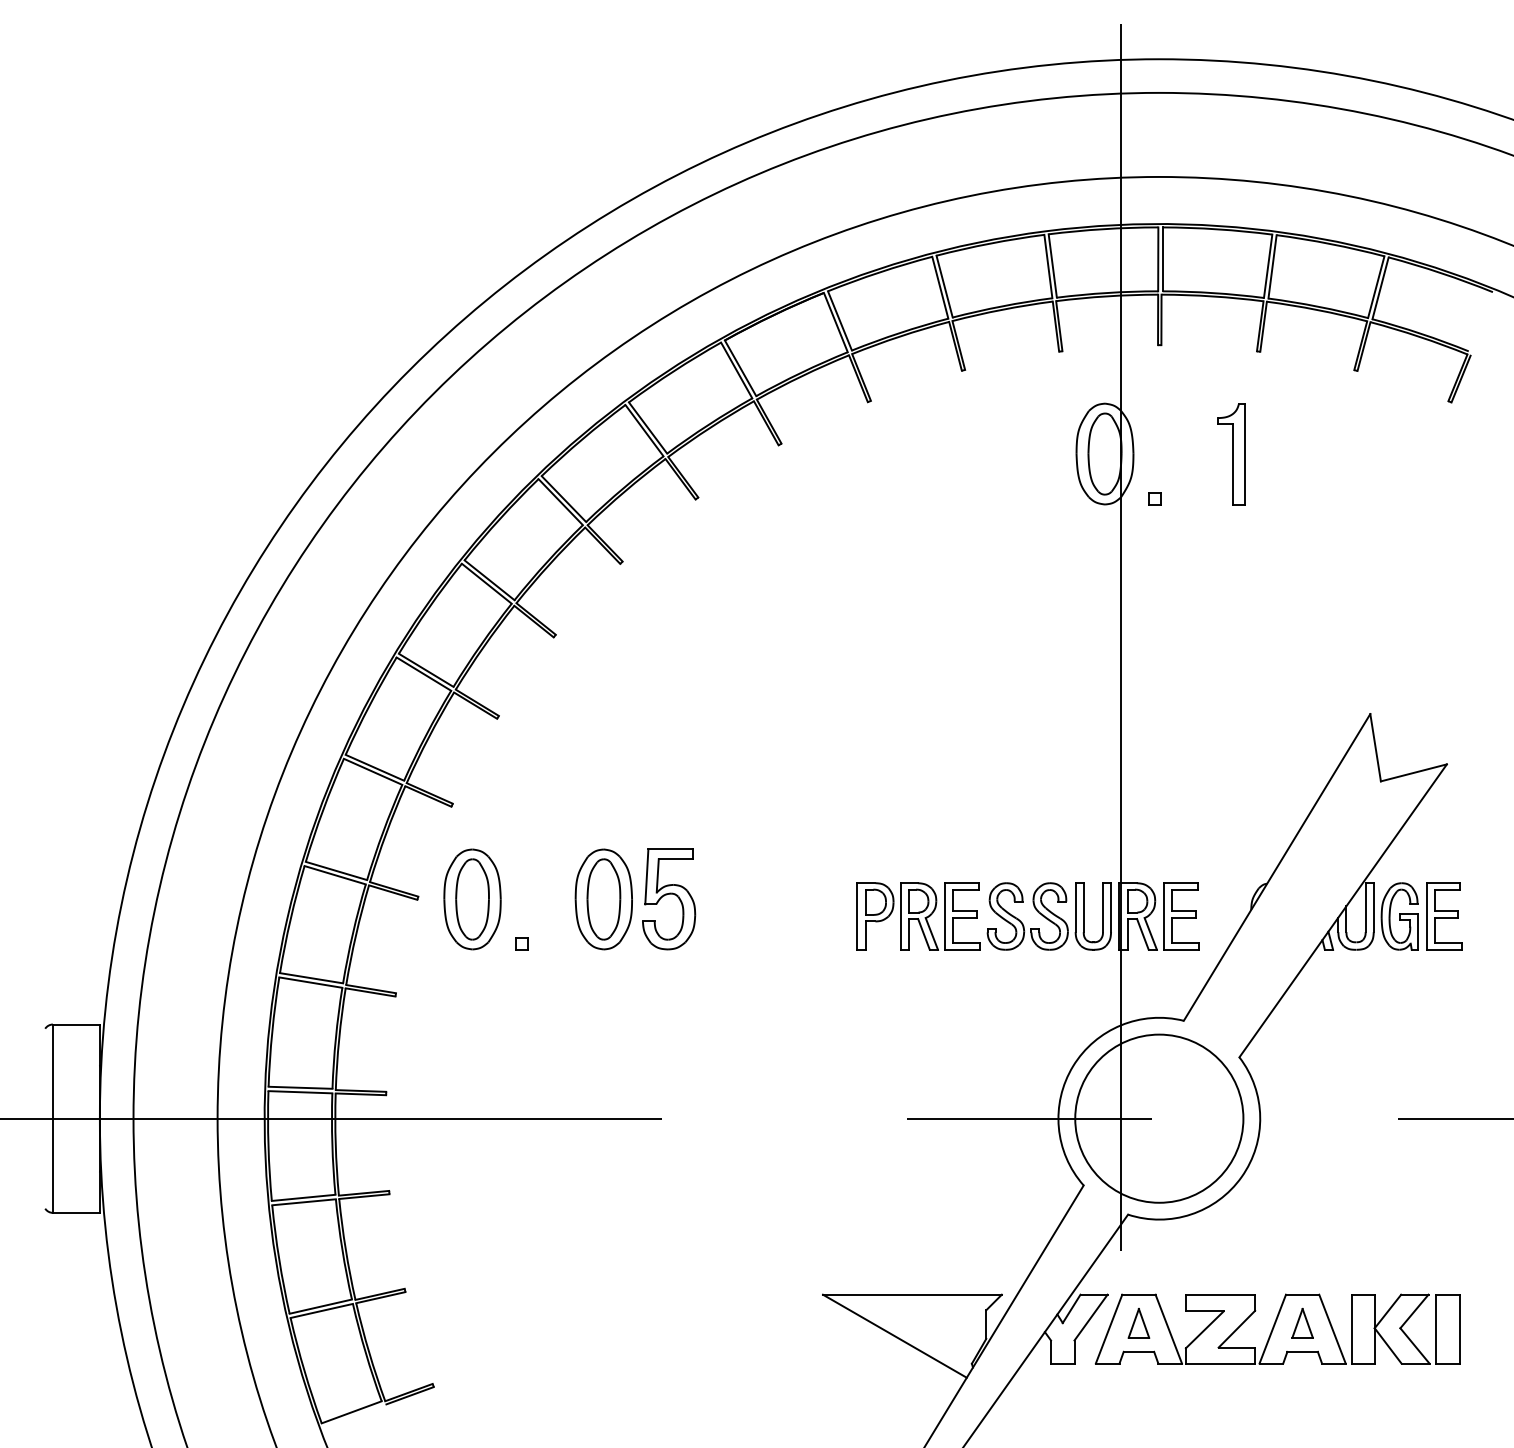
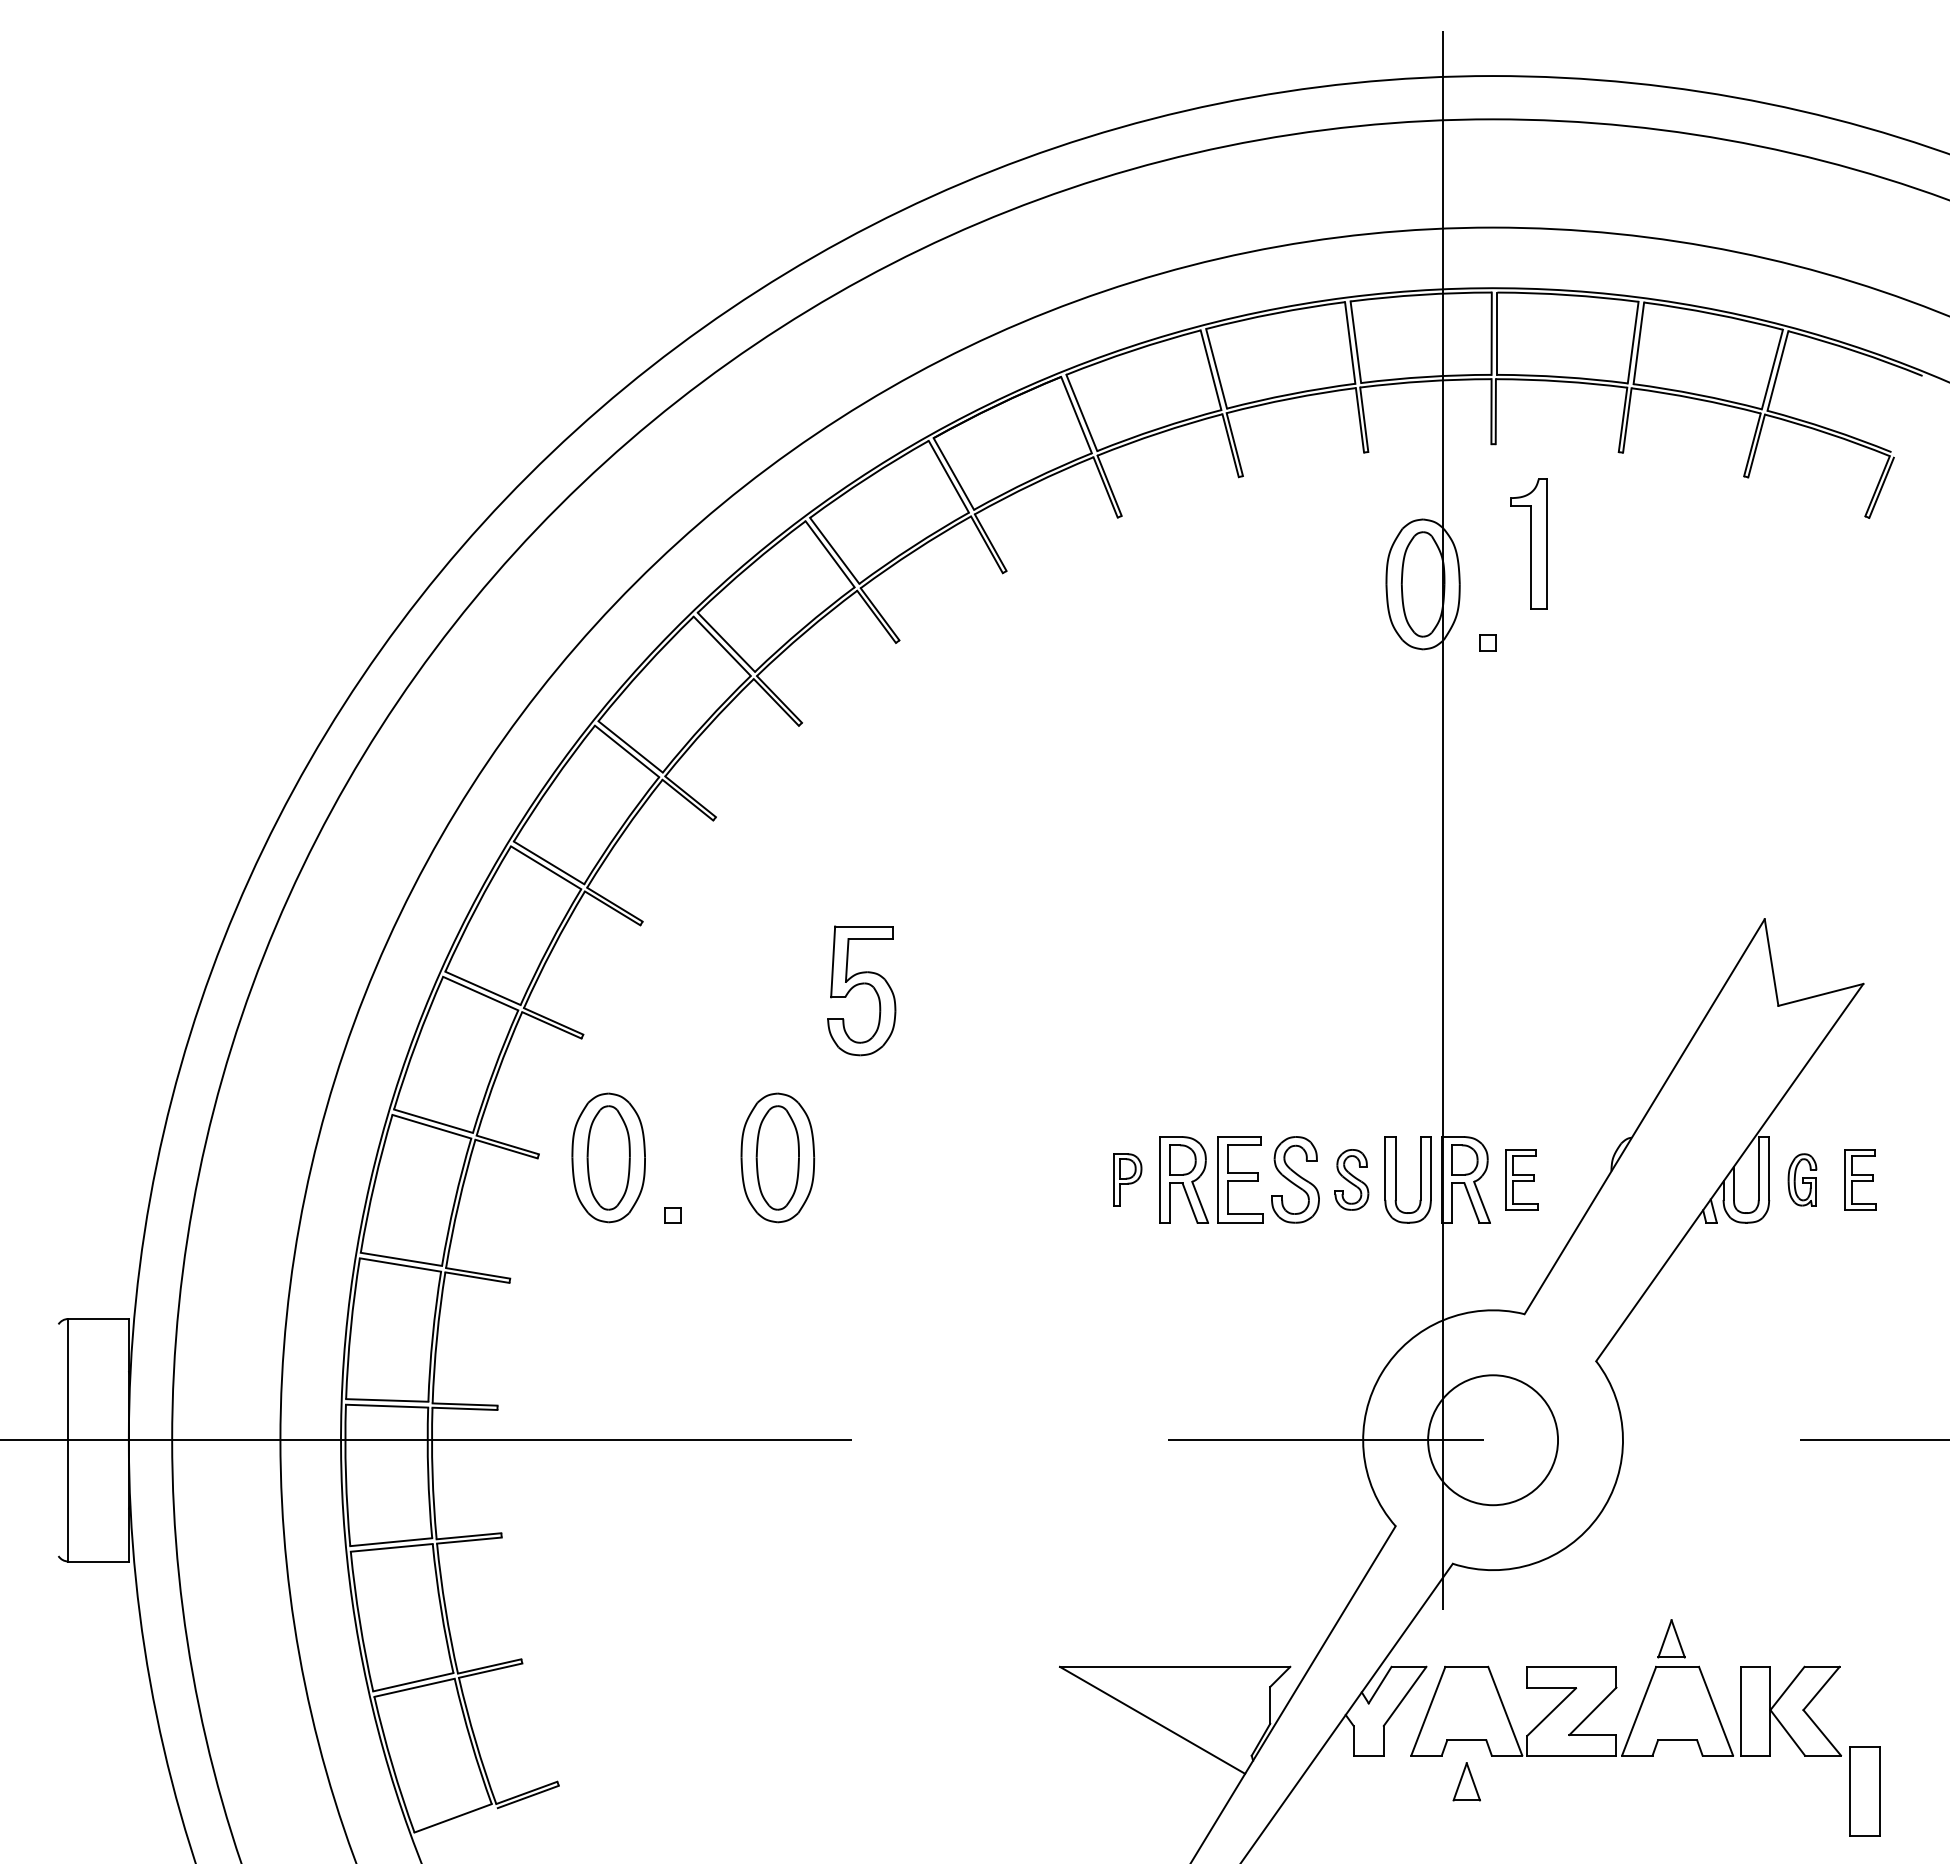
part: (1231, 453) -> (1528, 543), moved
part: (668, 899) -> (861, 990), moved
part: (875, 916) -> (1127, 1179), size x0.6
part: (1049, 916) -> (1351, 1179), size x0.7
part: (1181, 916) -> (1521, 1179), size x0.7
part: (1399, 916) -> (1802, 1179), size x0.6
part: (1444, 916) -> (1860, 1179), size x0.7
circle: (1158, 1118) -> (1492, 1439), size x0.6
part: (1138, 1323) -> (1466, 1781), moved
part: (1302, 1323) -> (1671, 1638), moved
part: (1447, 1329) -> (1864, 1791), moved

